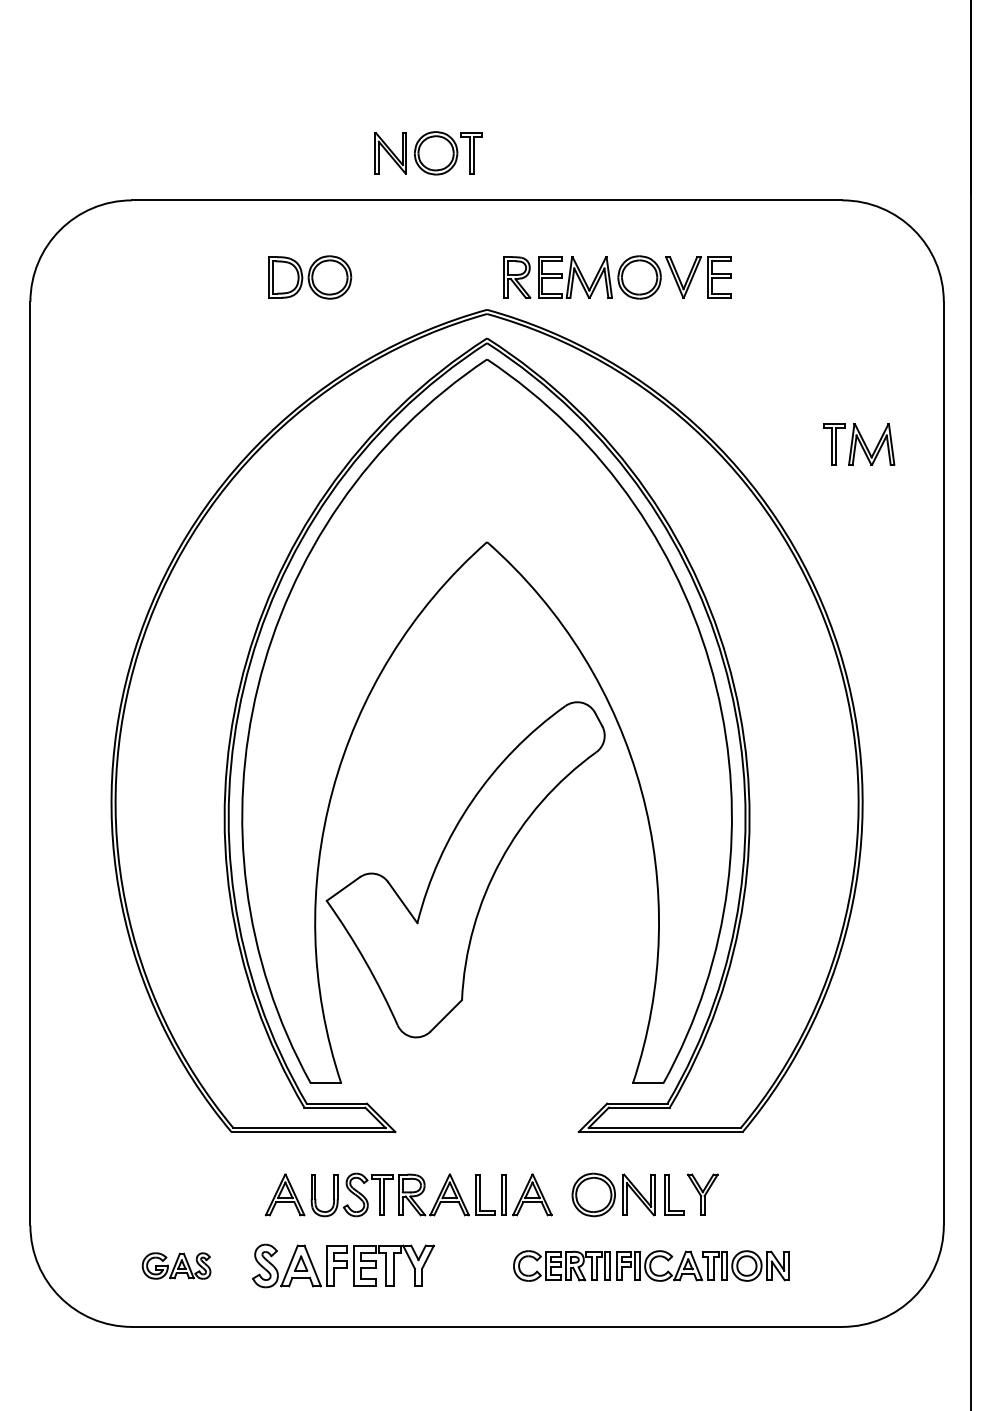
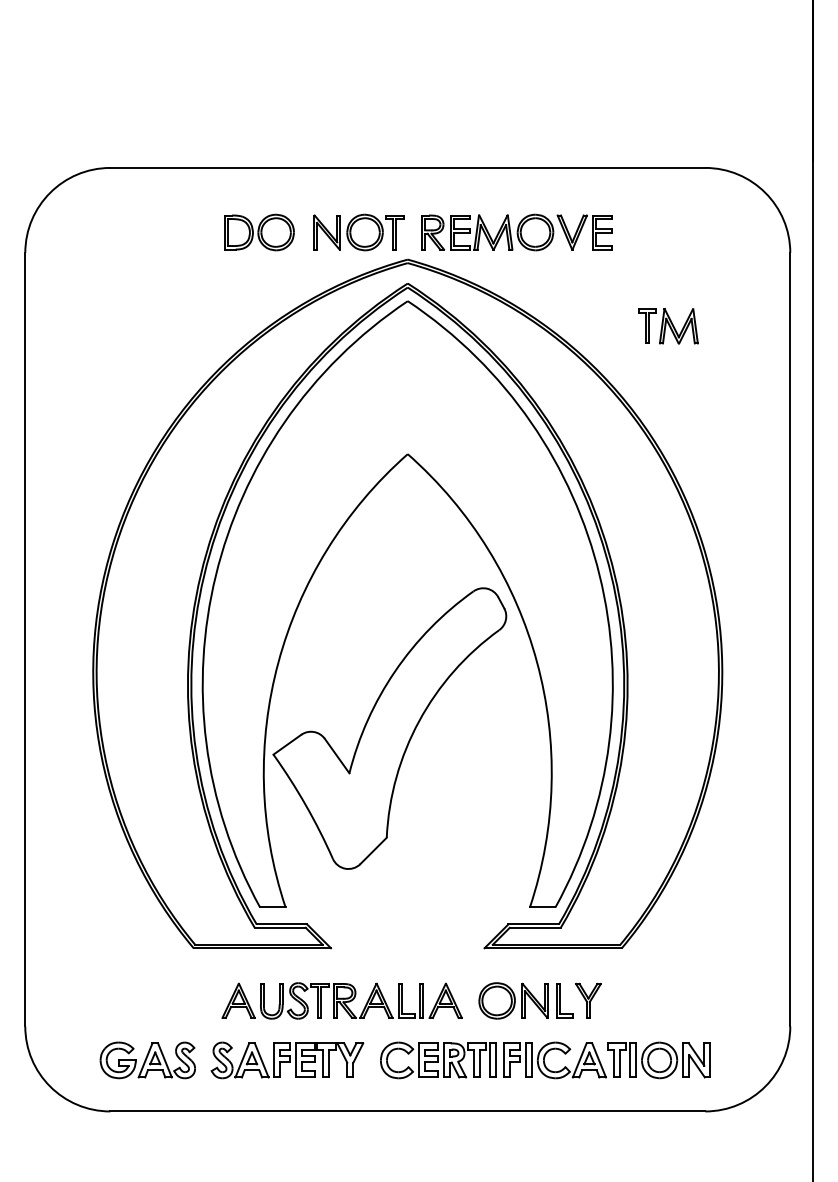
part: (428, 153) -> (358, 232), moved
part: (859, 444) -> (668, 326), moved
part: (176, 1266) -> (147, 1060), size x1.67
part: (651, 1266) -> (545, 1060), size x1.43

